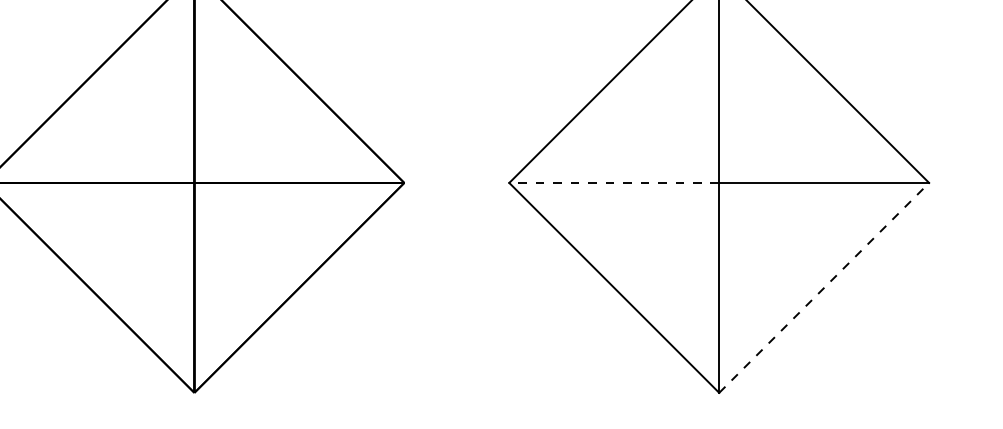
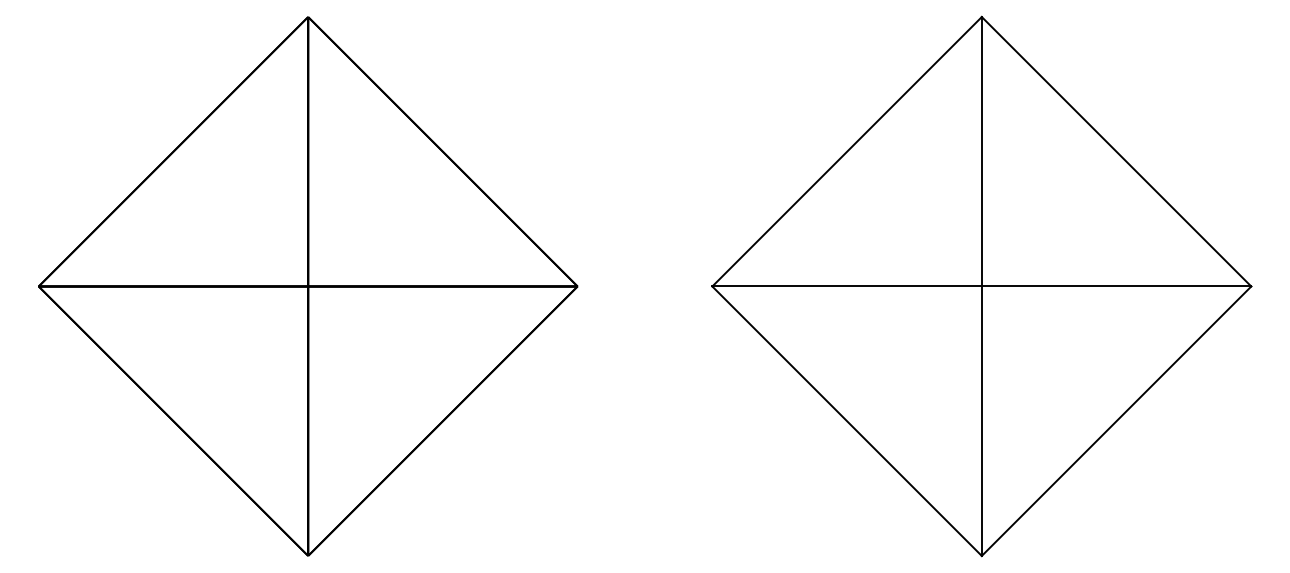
line: (614, 182) -> (847, 286), dashed -> solid
line: (824, 288) -> (1116, 421), dashed -> solid

